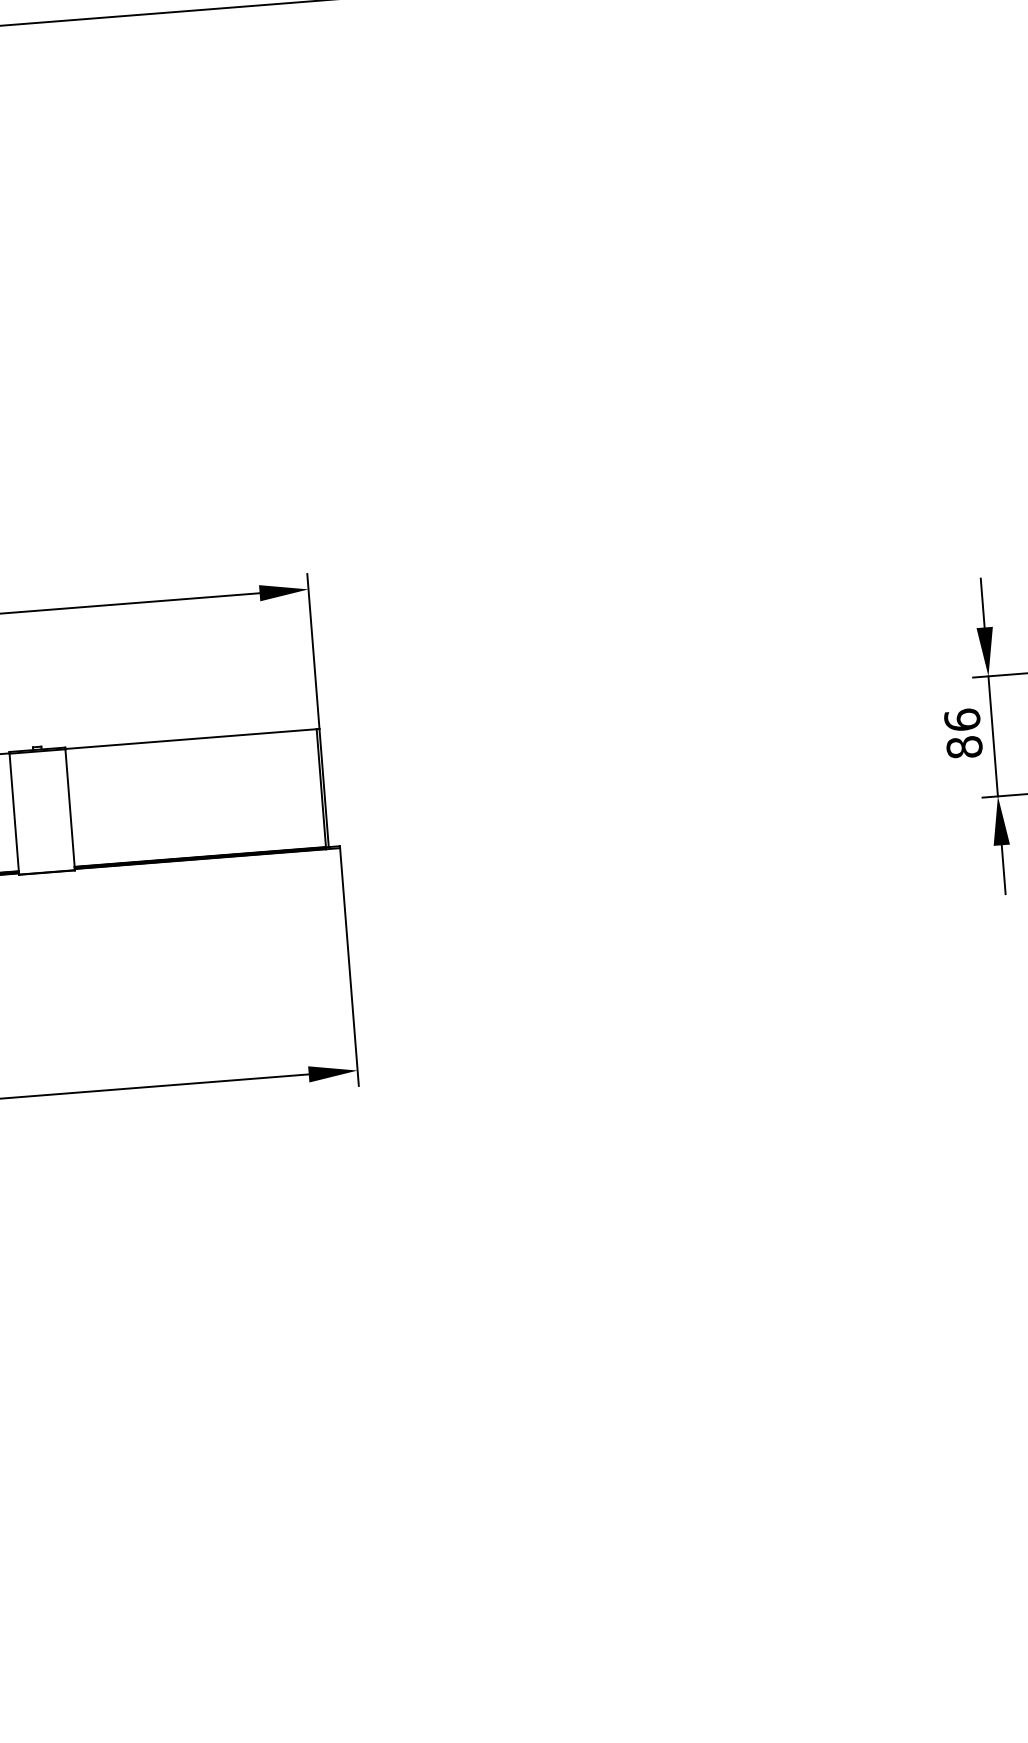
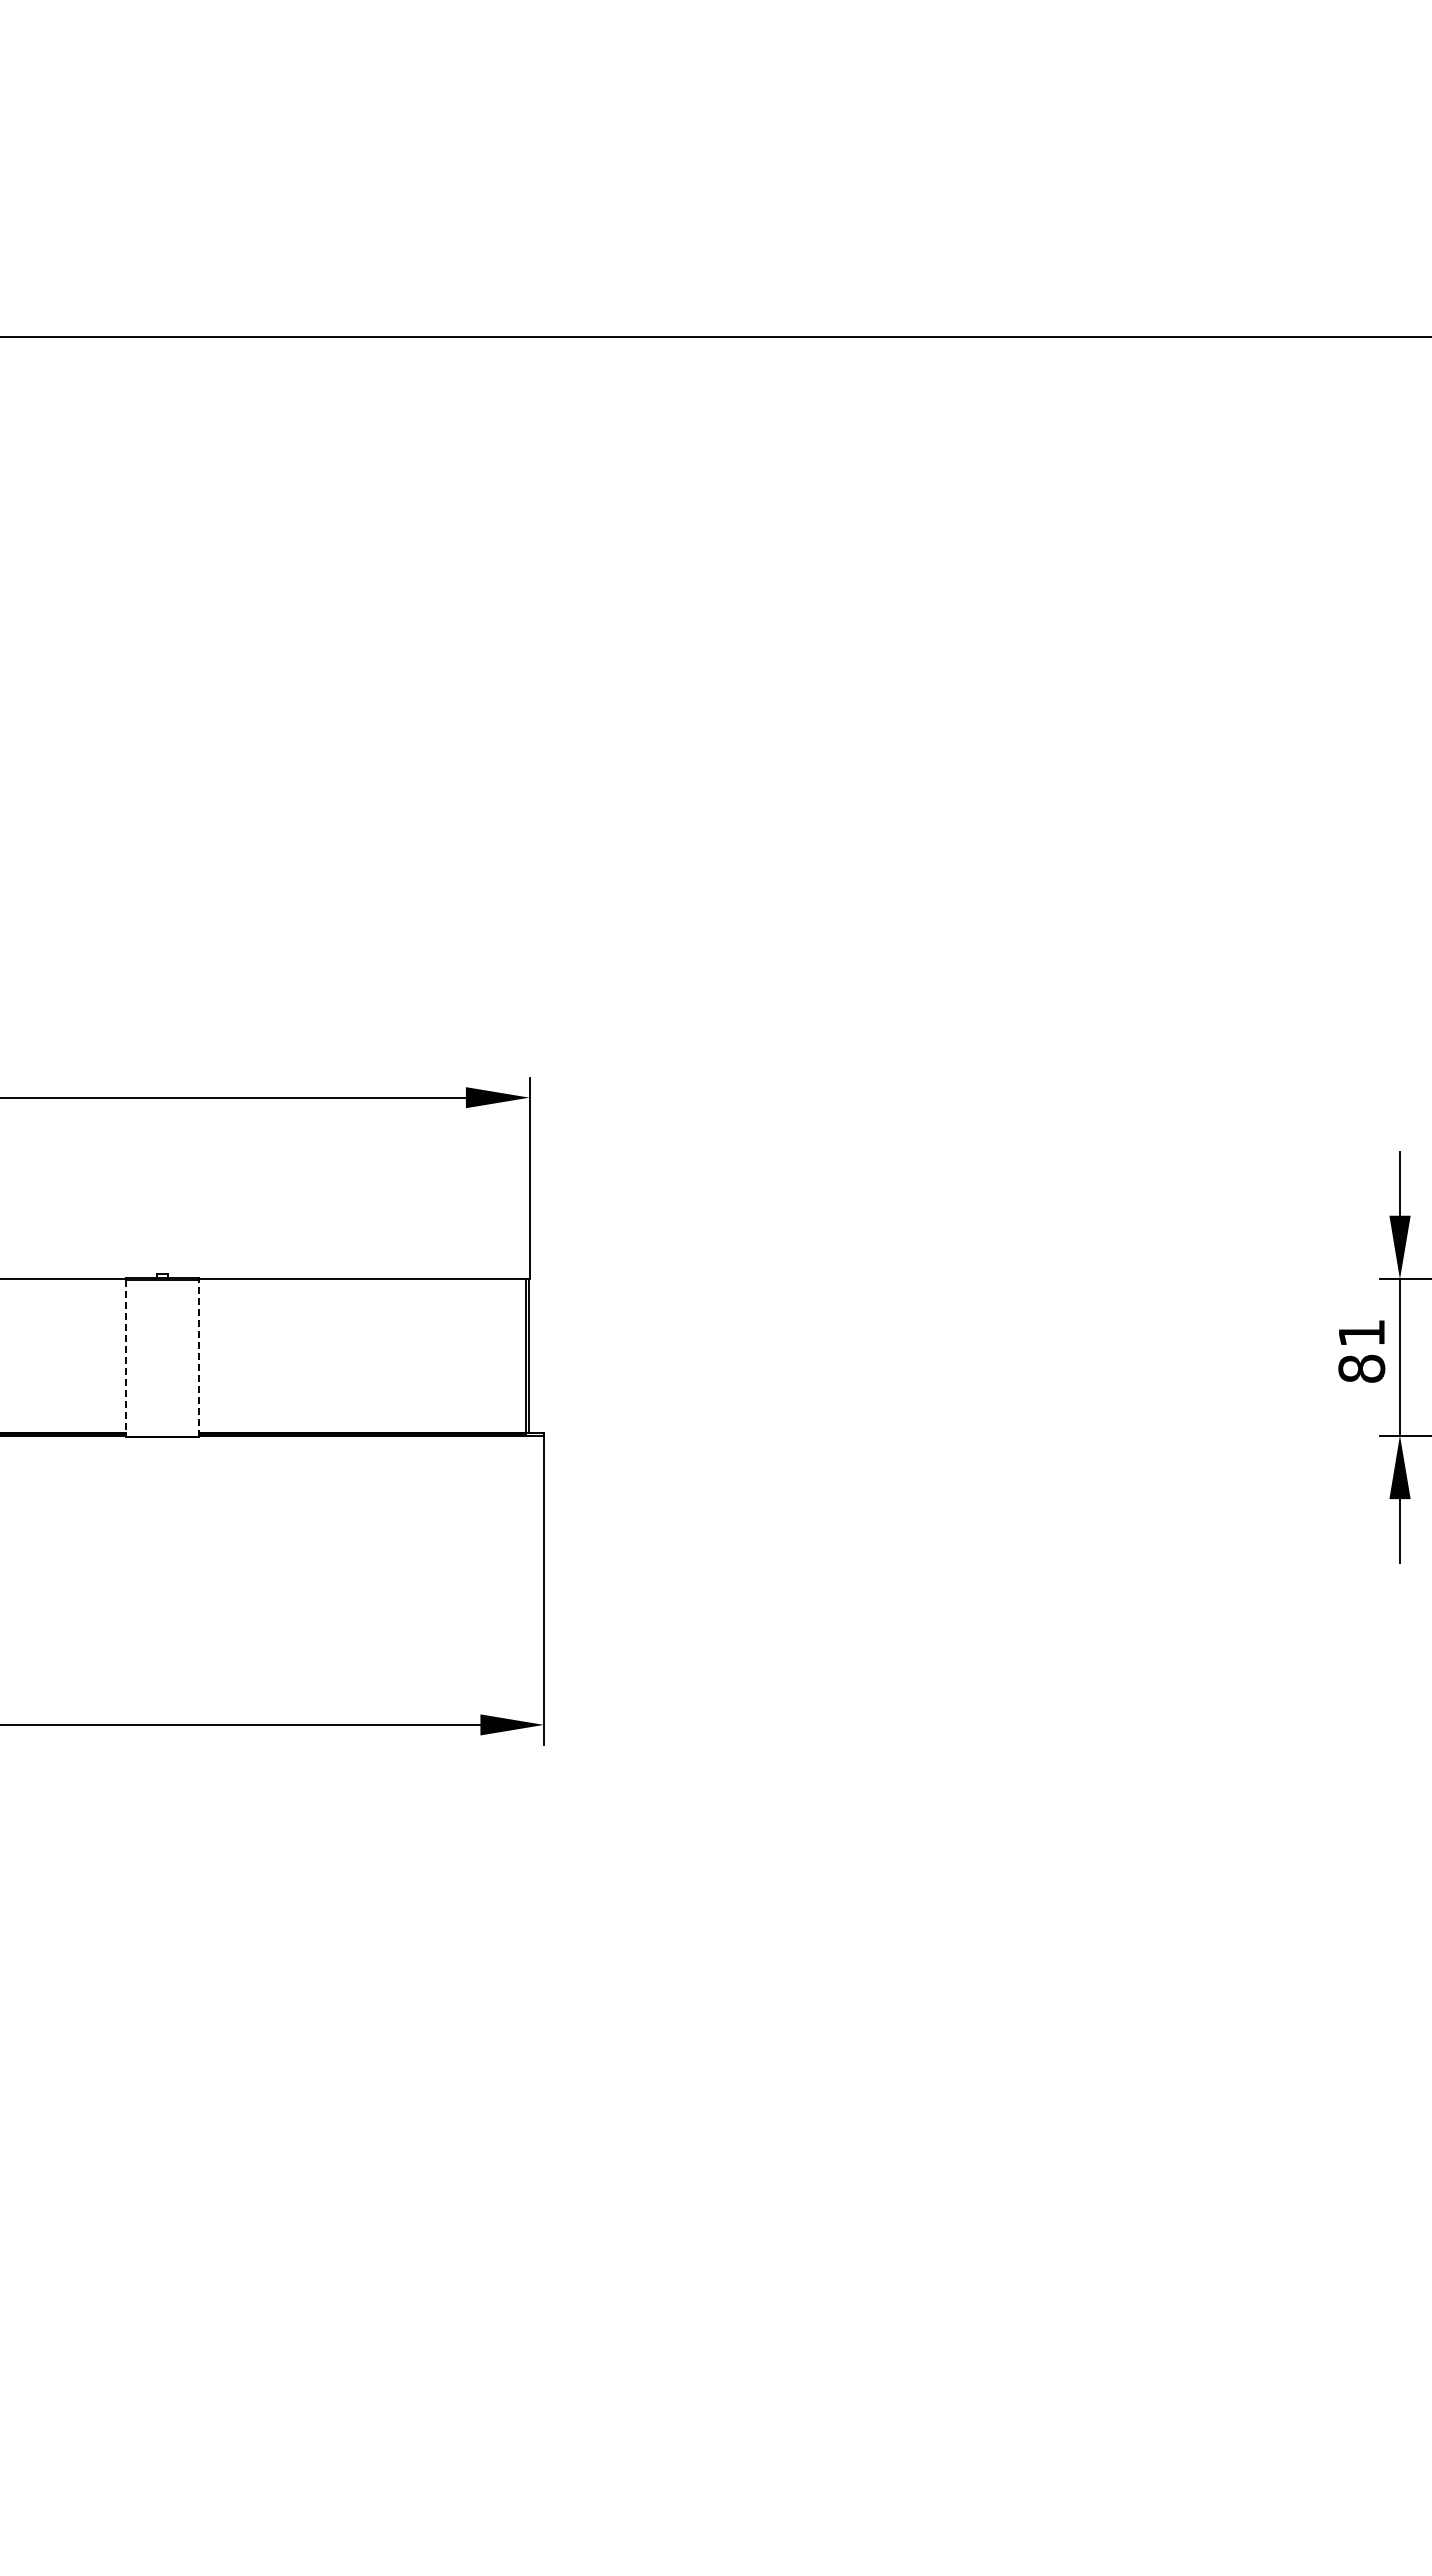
text: (962, 720) -> (1361, 1333), 86 -> 81
line: (69, 809) -> (198, 1358), solid -> dashed
line: (14, 814) -> (126, 1358), solid -> dashed

